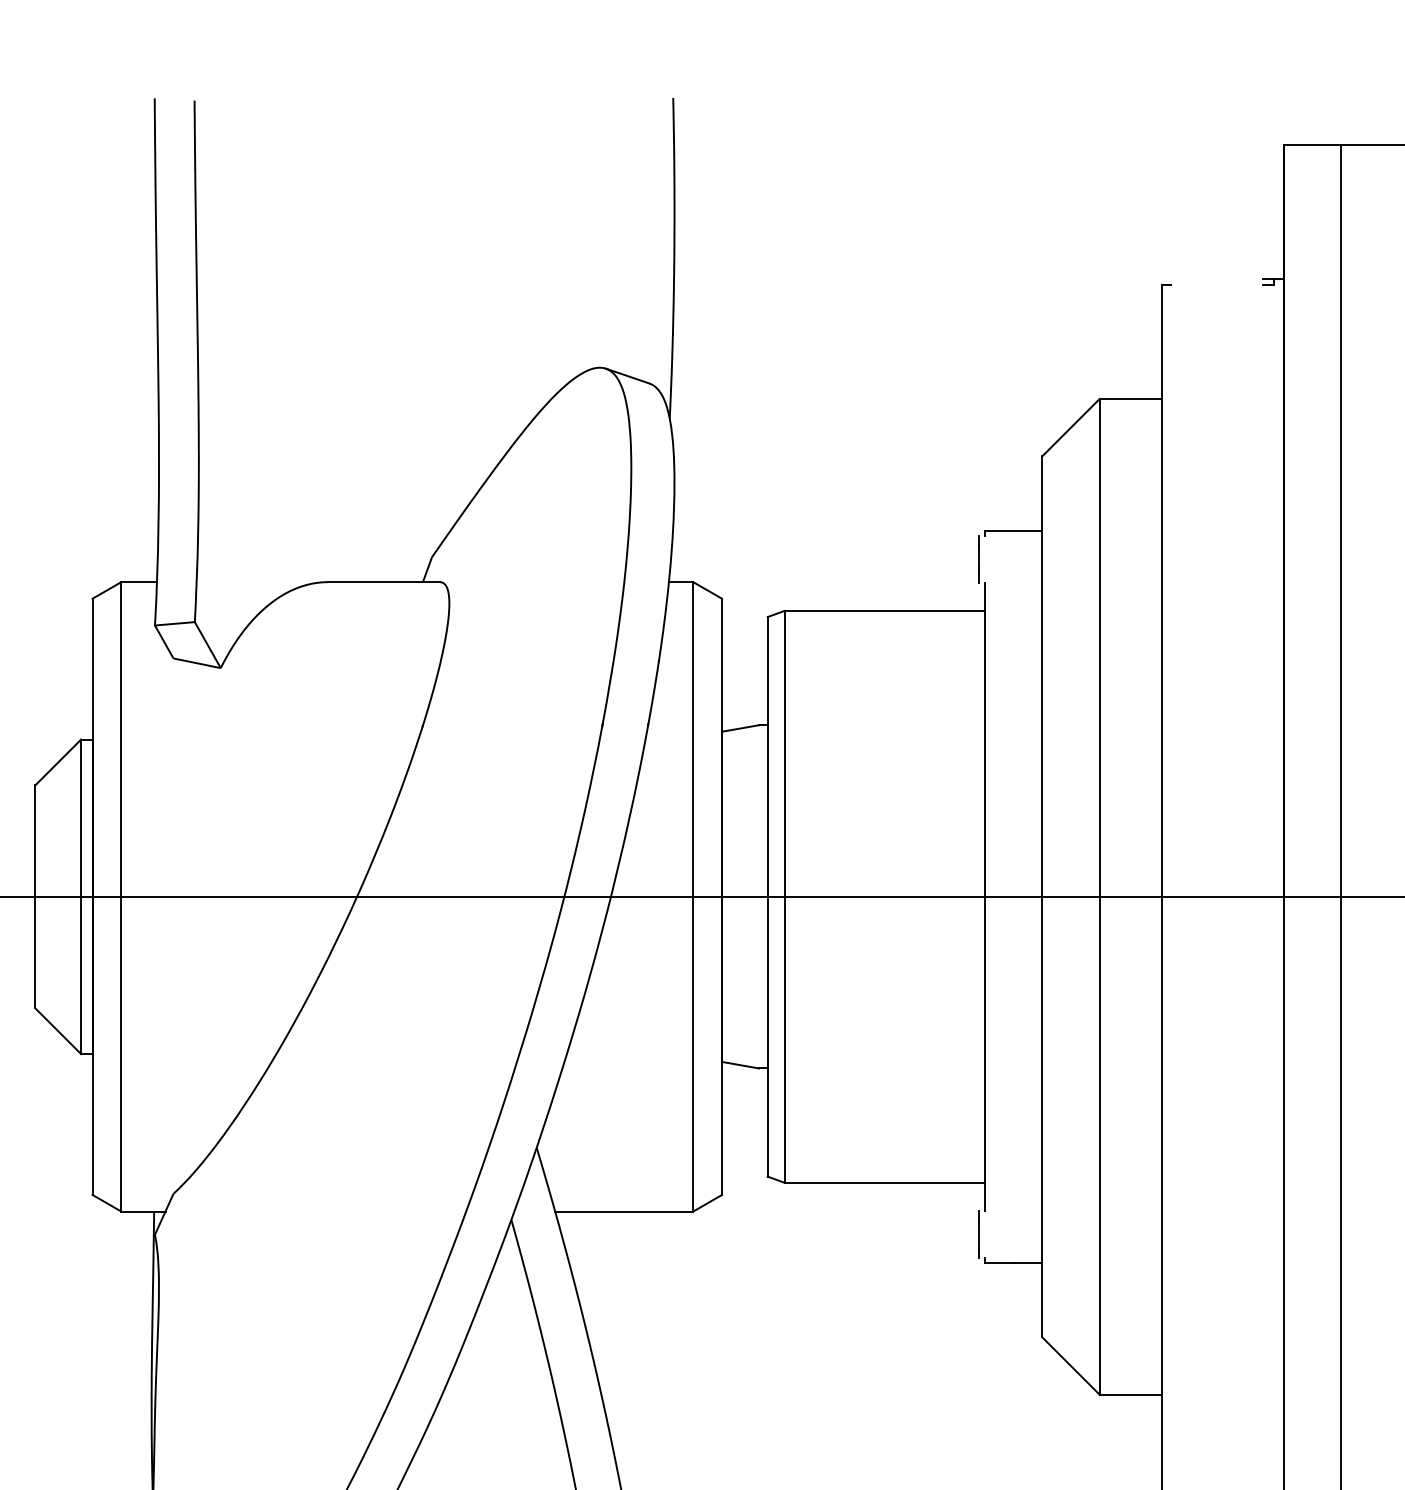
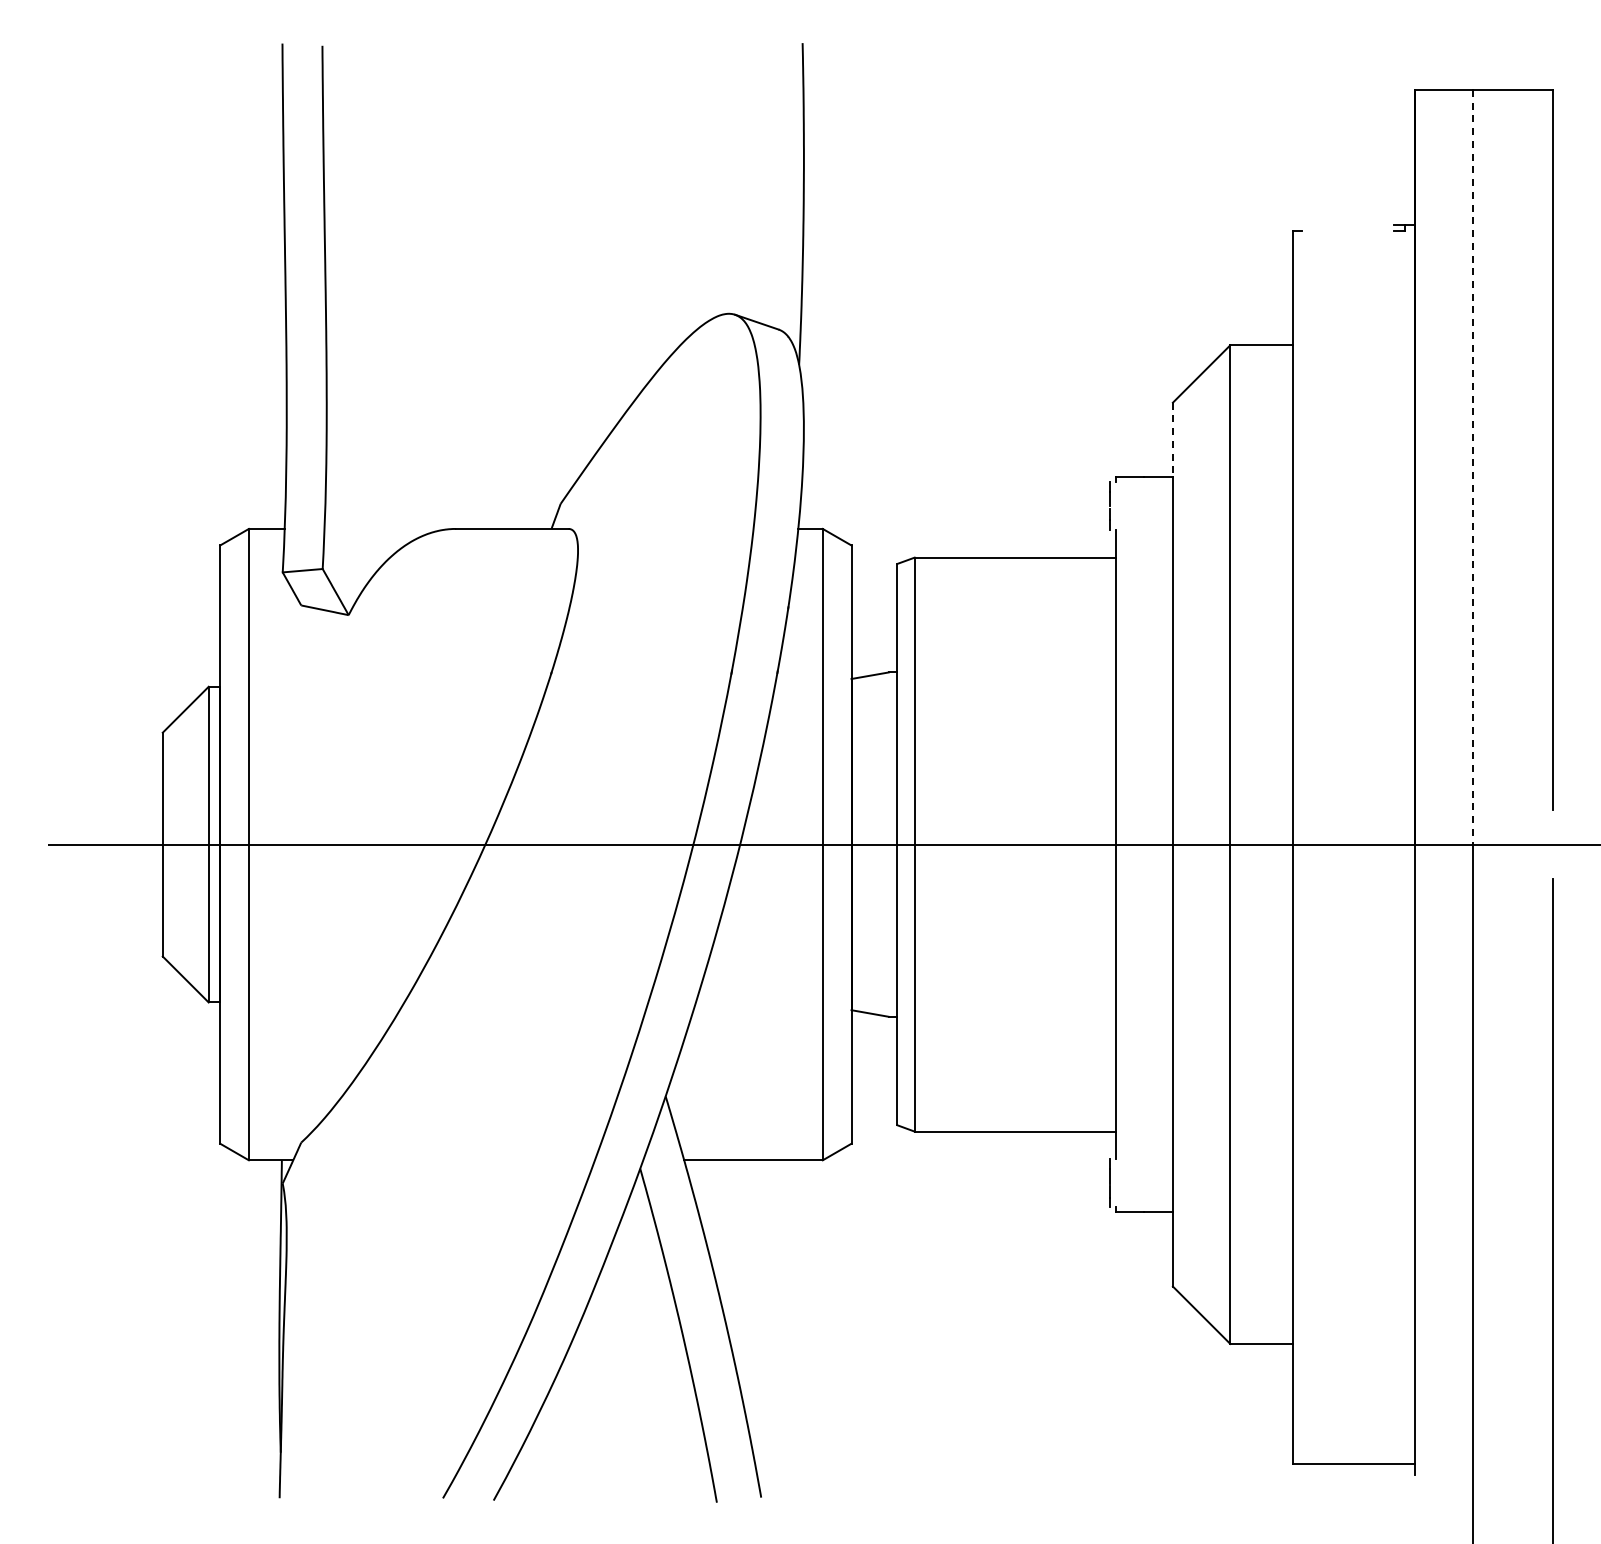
line: (1041, 494) -> (1172, 440), solid -> dashed
line: (1340, 520) -> (1472, 467), solid -> dashed

